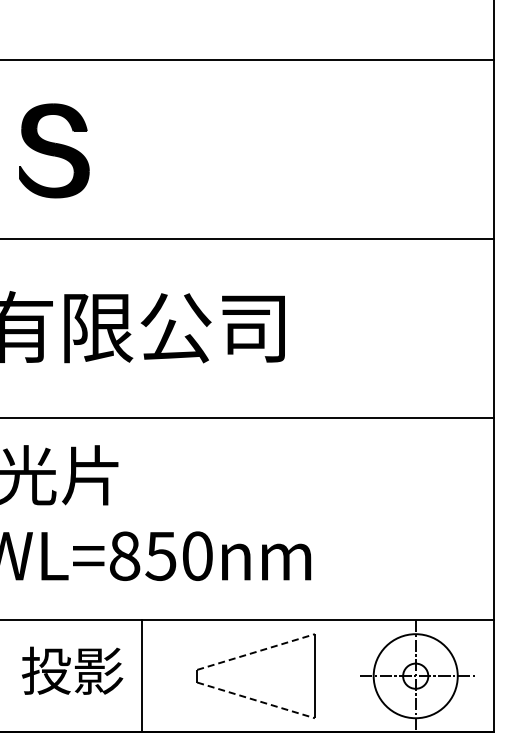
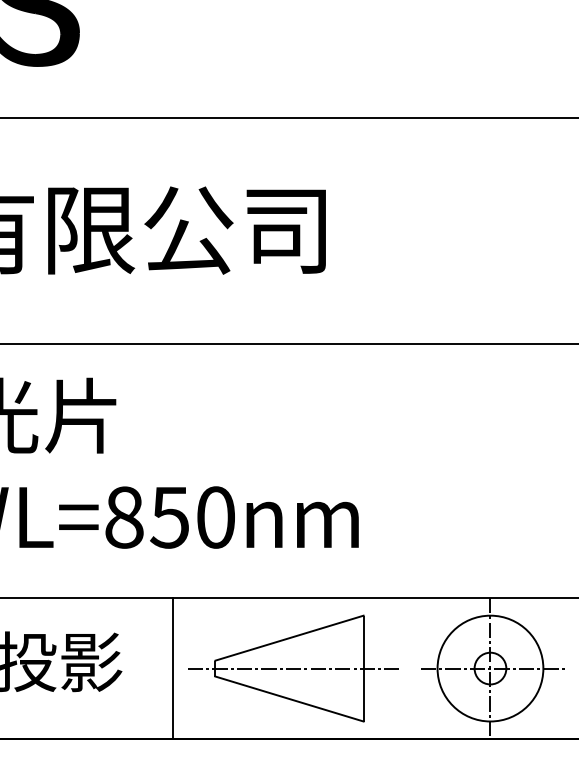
line: (256, 652) -> (290, 638), dashed -> solid
line: (142, 676) -> (172, 668), moved
line: (258, 676) -> (292, 668), added
line: (256, 700) -> (290, 699), dashed -> solid

